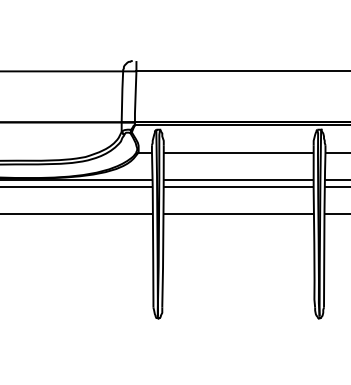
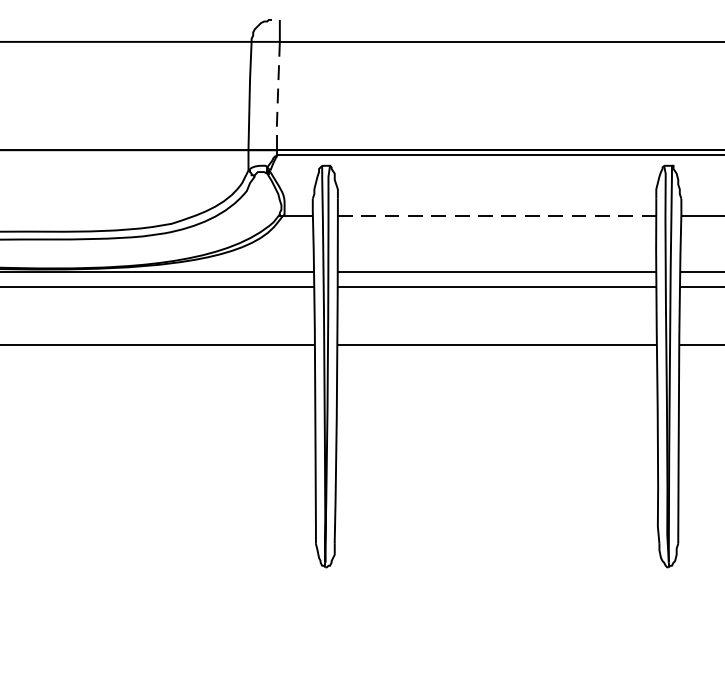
line: (135, 96) -> (277, 95), solid -> dashed
line: (238, 153) -> (496, 216), solid -> dashed

